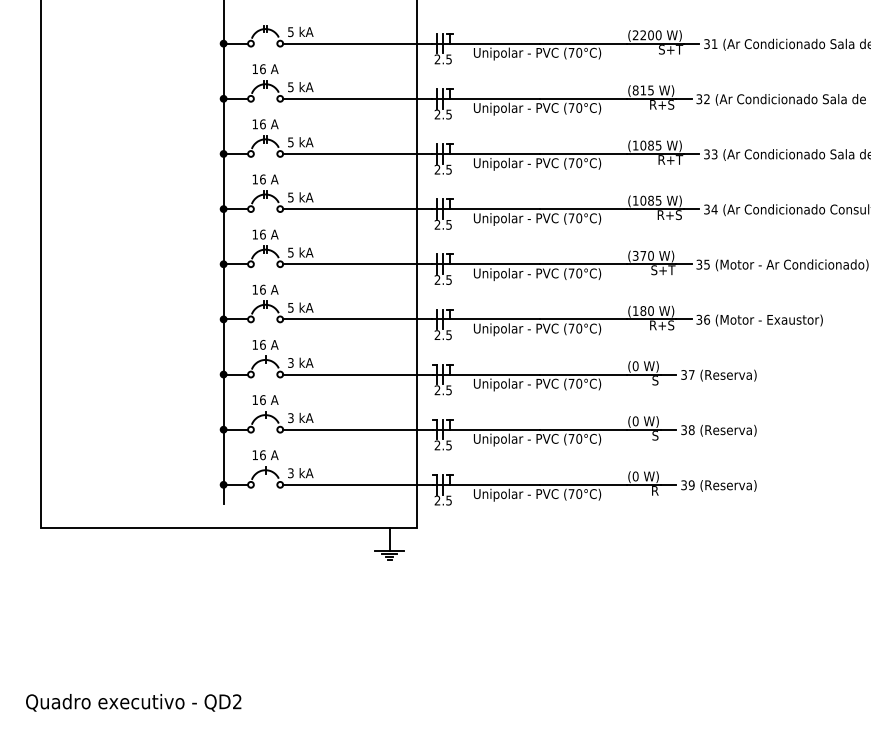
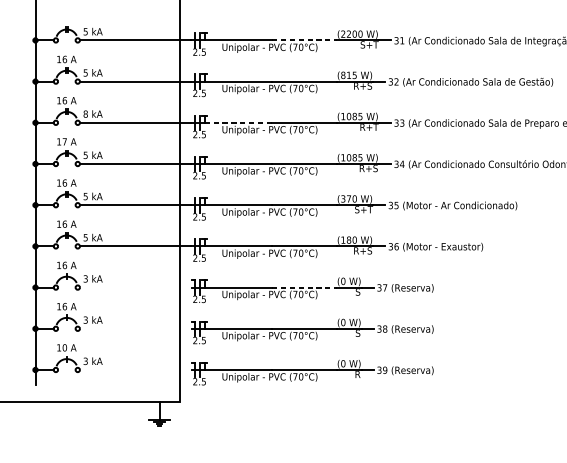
line: (584, 43) -> (305, 40), solid -> dashed
text: (290, 142) -> (85, 114), 5 -> 8
line: (495, 153) -> (238, 122), solid -> dashed
text: (262, 179) -> (64, 141), 16 -> 17
line: (357, 374) -> (135, 287), removed
line: (584, 374) -> (305, 287), solid -> dashed
line: (357, 429) -> (135, 328), removed
text: (262, 454) -> (64, 347), 16 -> 10
line: (357, 484) -> (135, 369), removed

